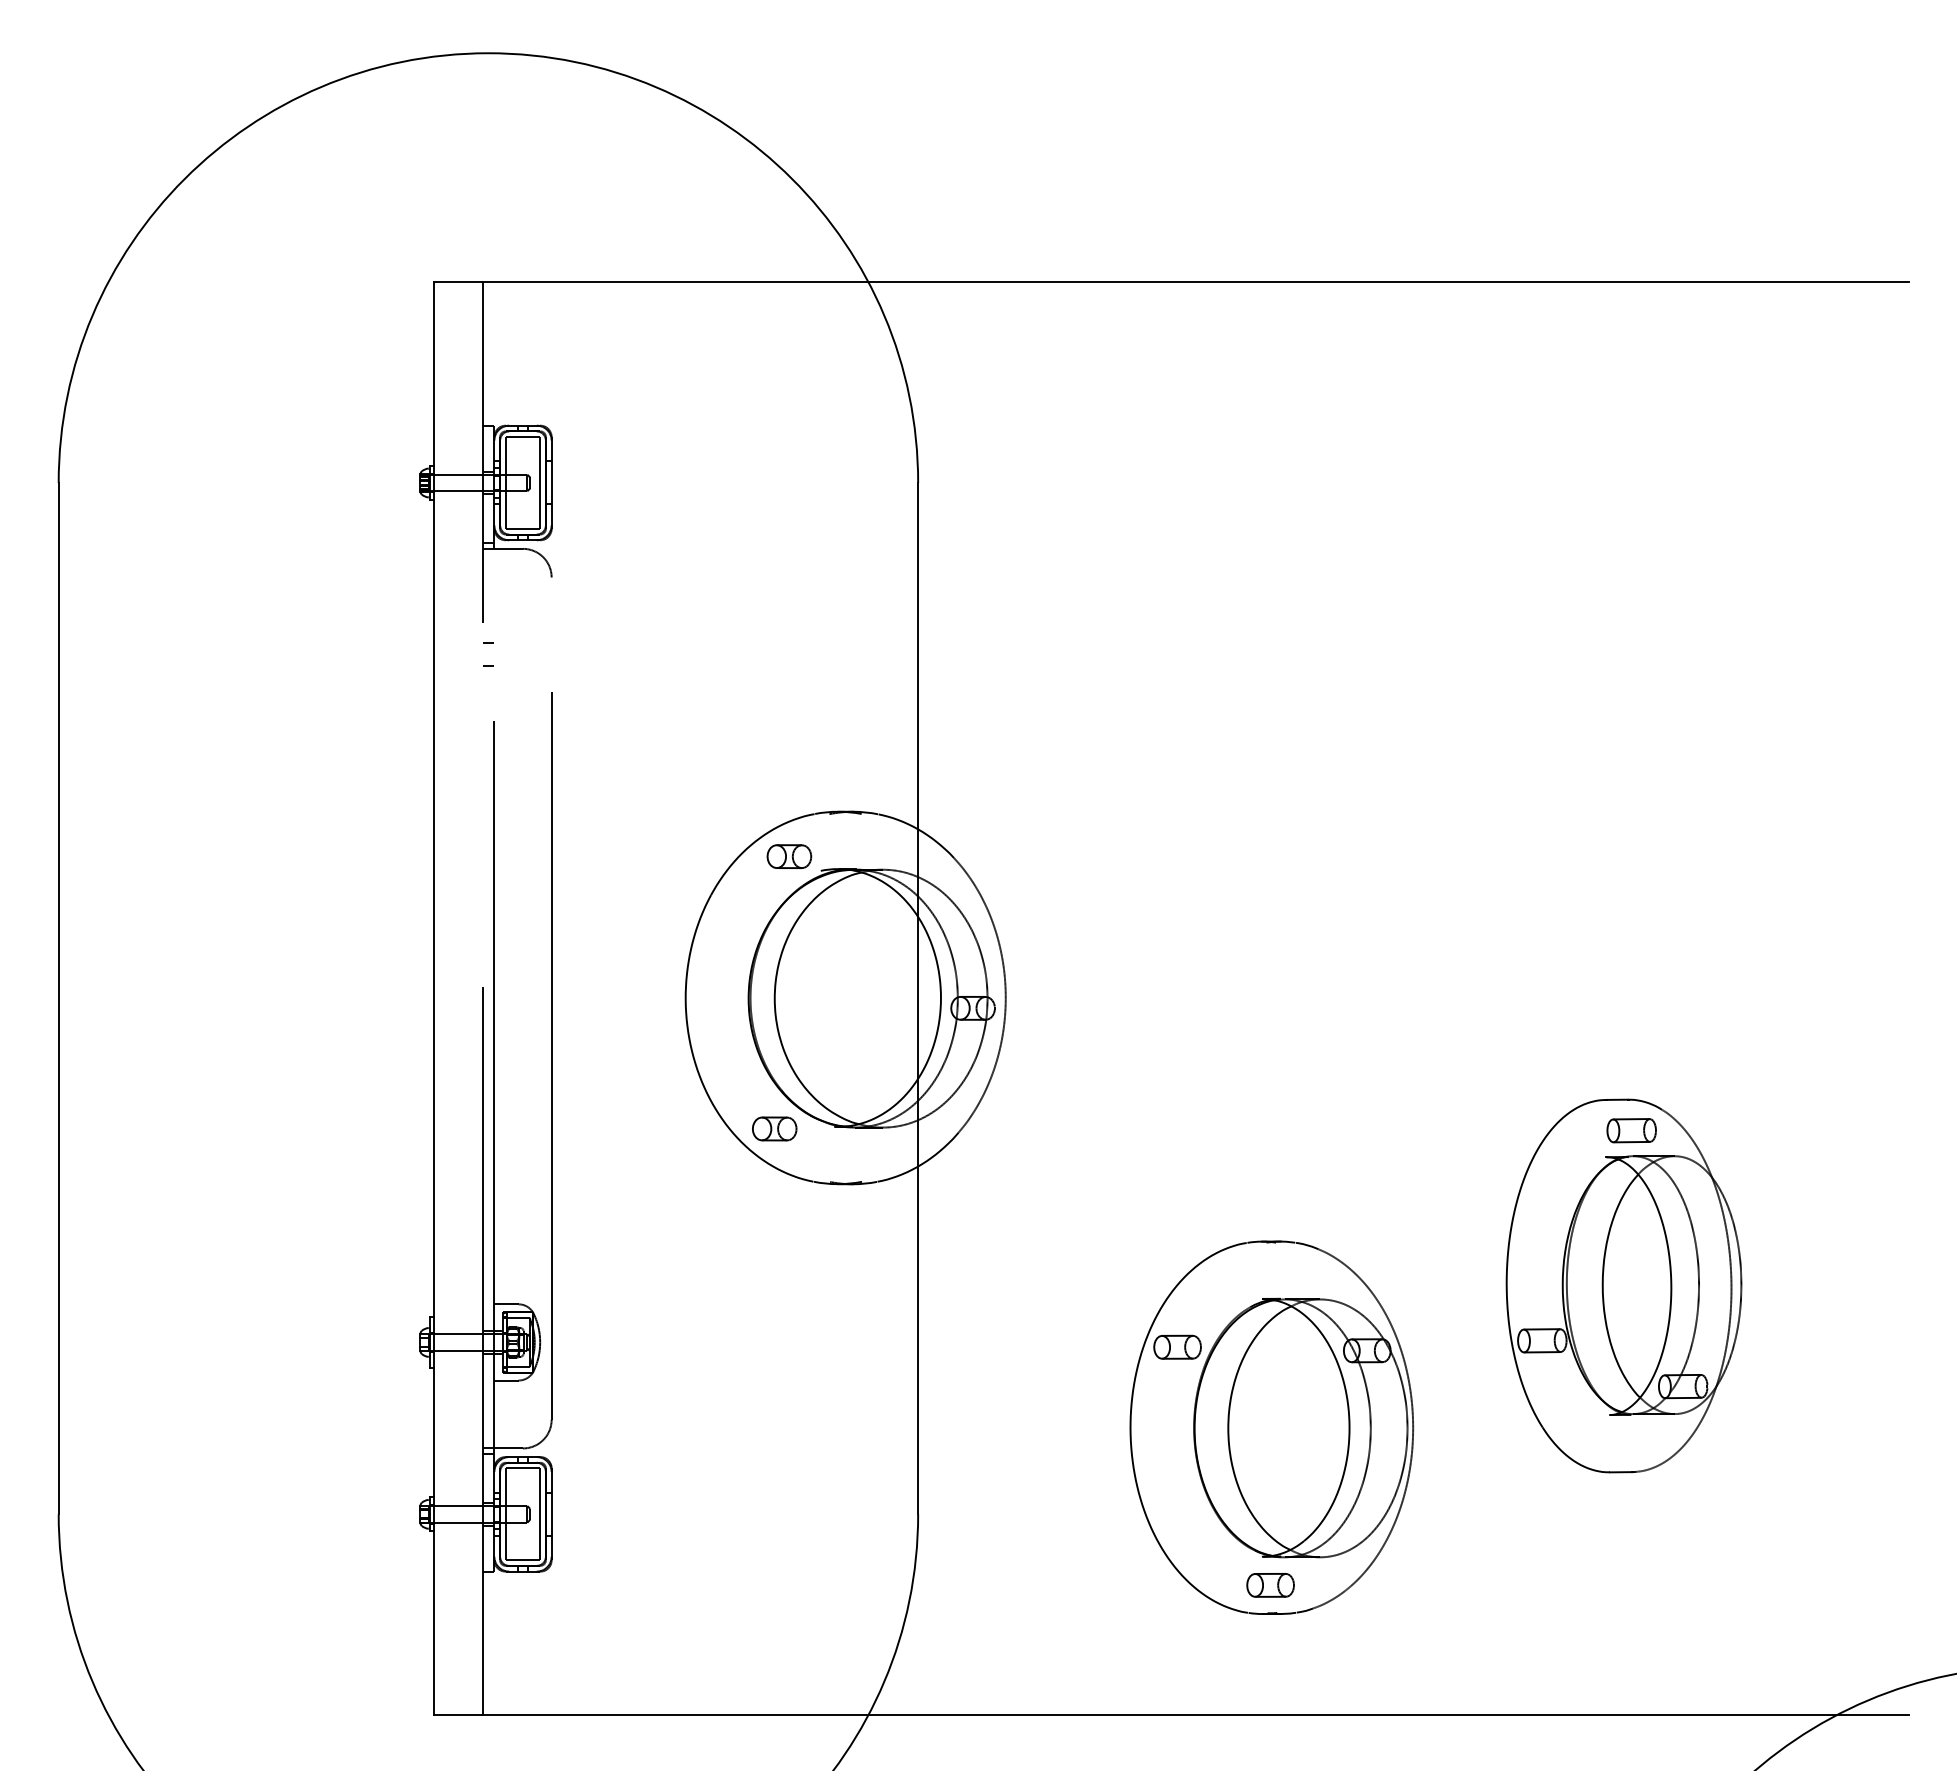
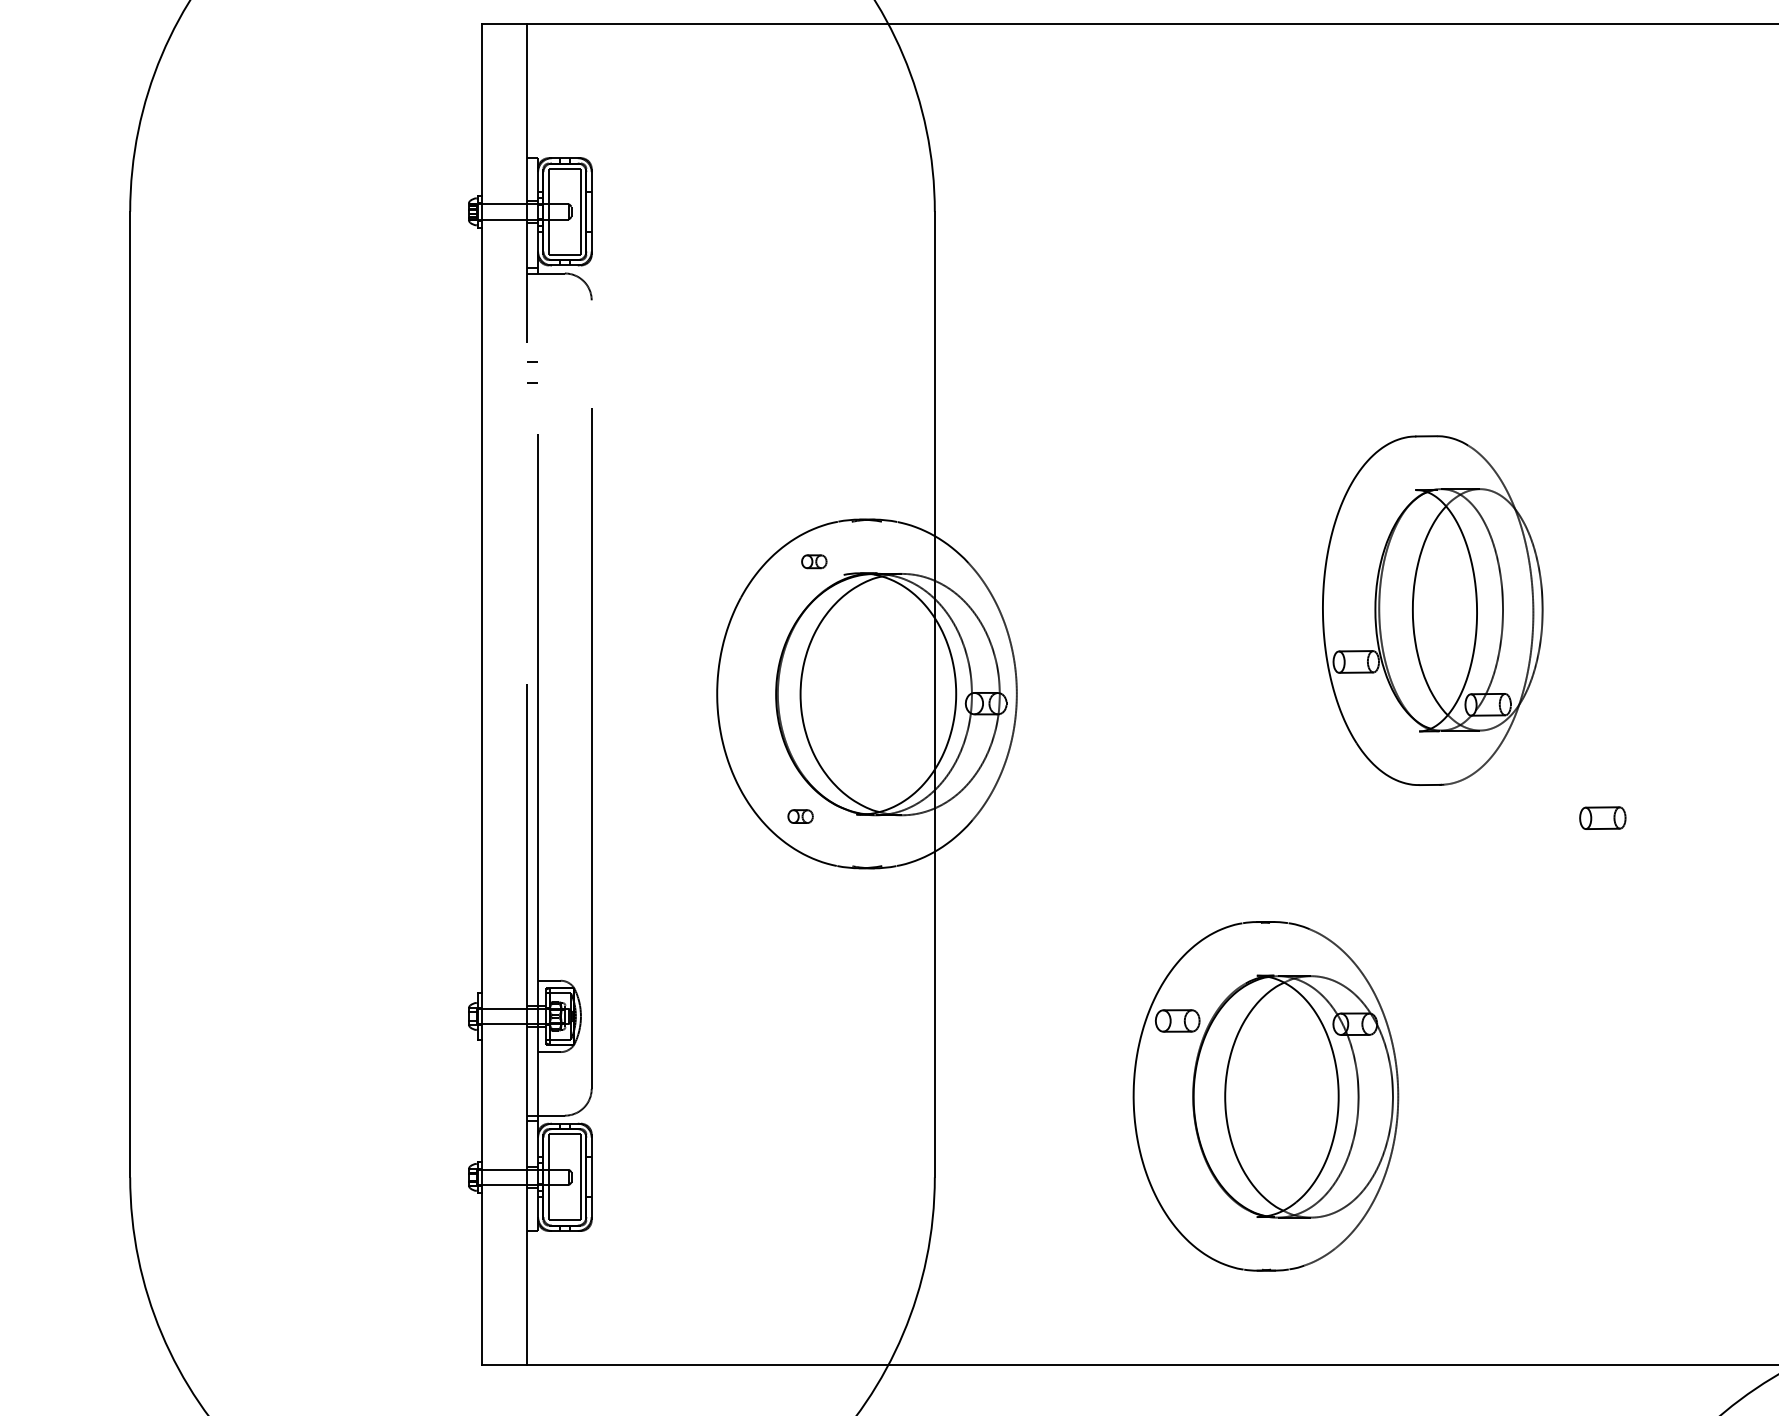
part: (789, 856) -> (814, 561), size x0.6
part: (774, 1128) -> (800, 816), size x0.6
part: (1623, 1285) -> (1432, 610), moved
part: (1270, 1585) -> (1264, 1243), removed

